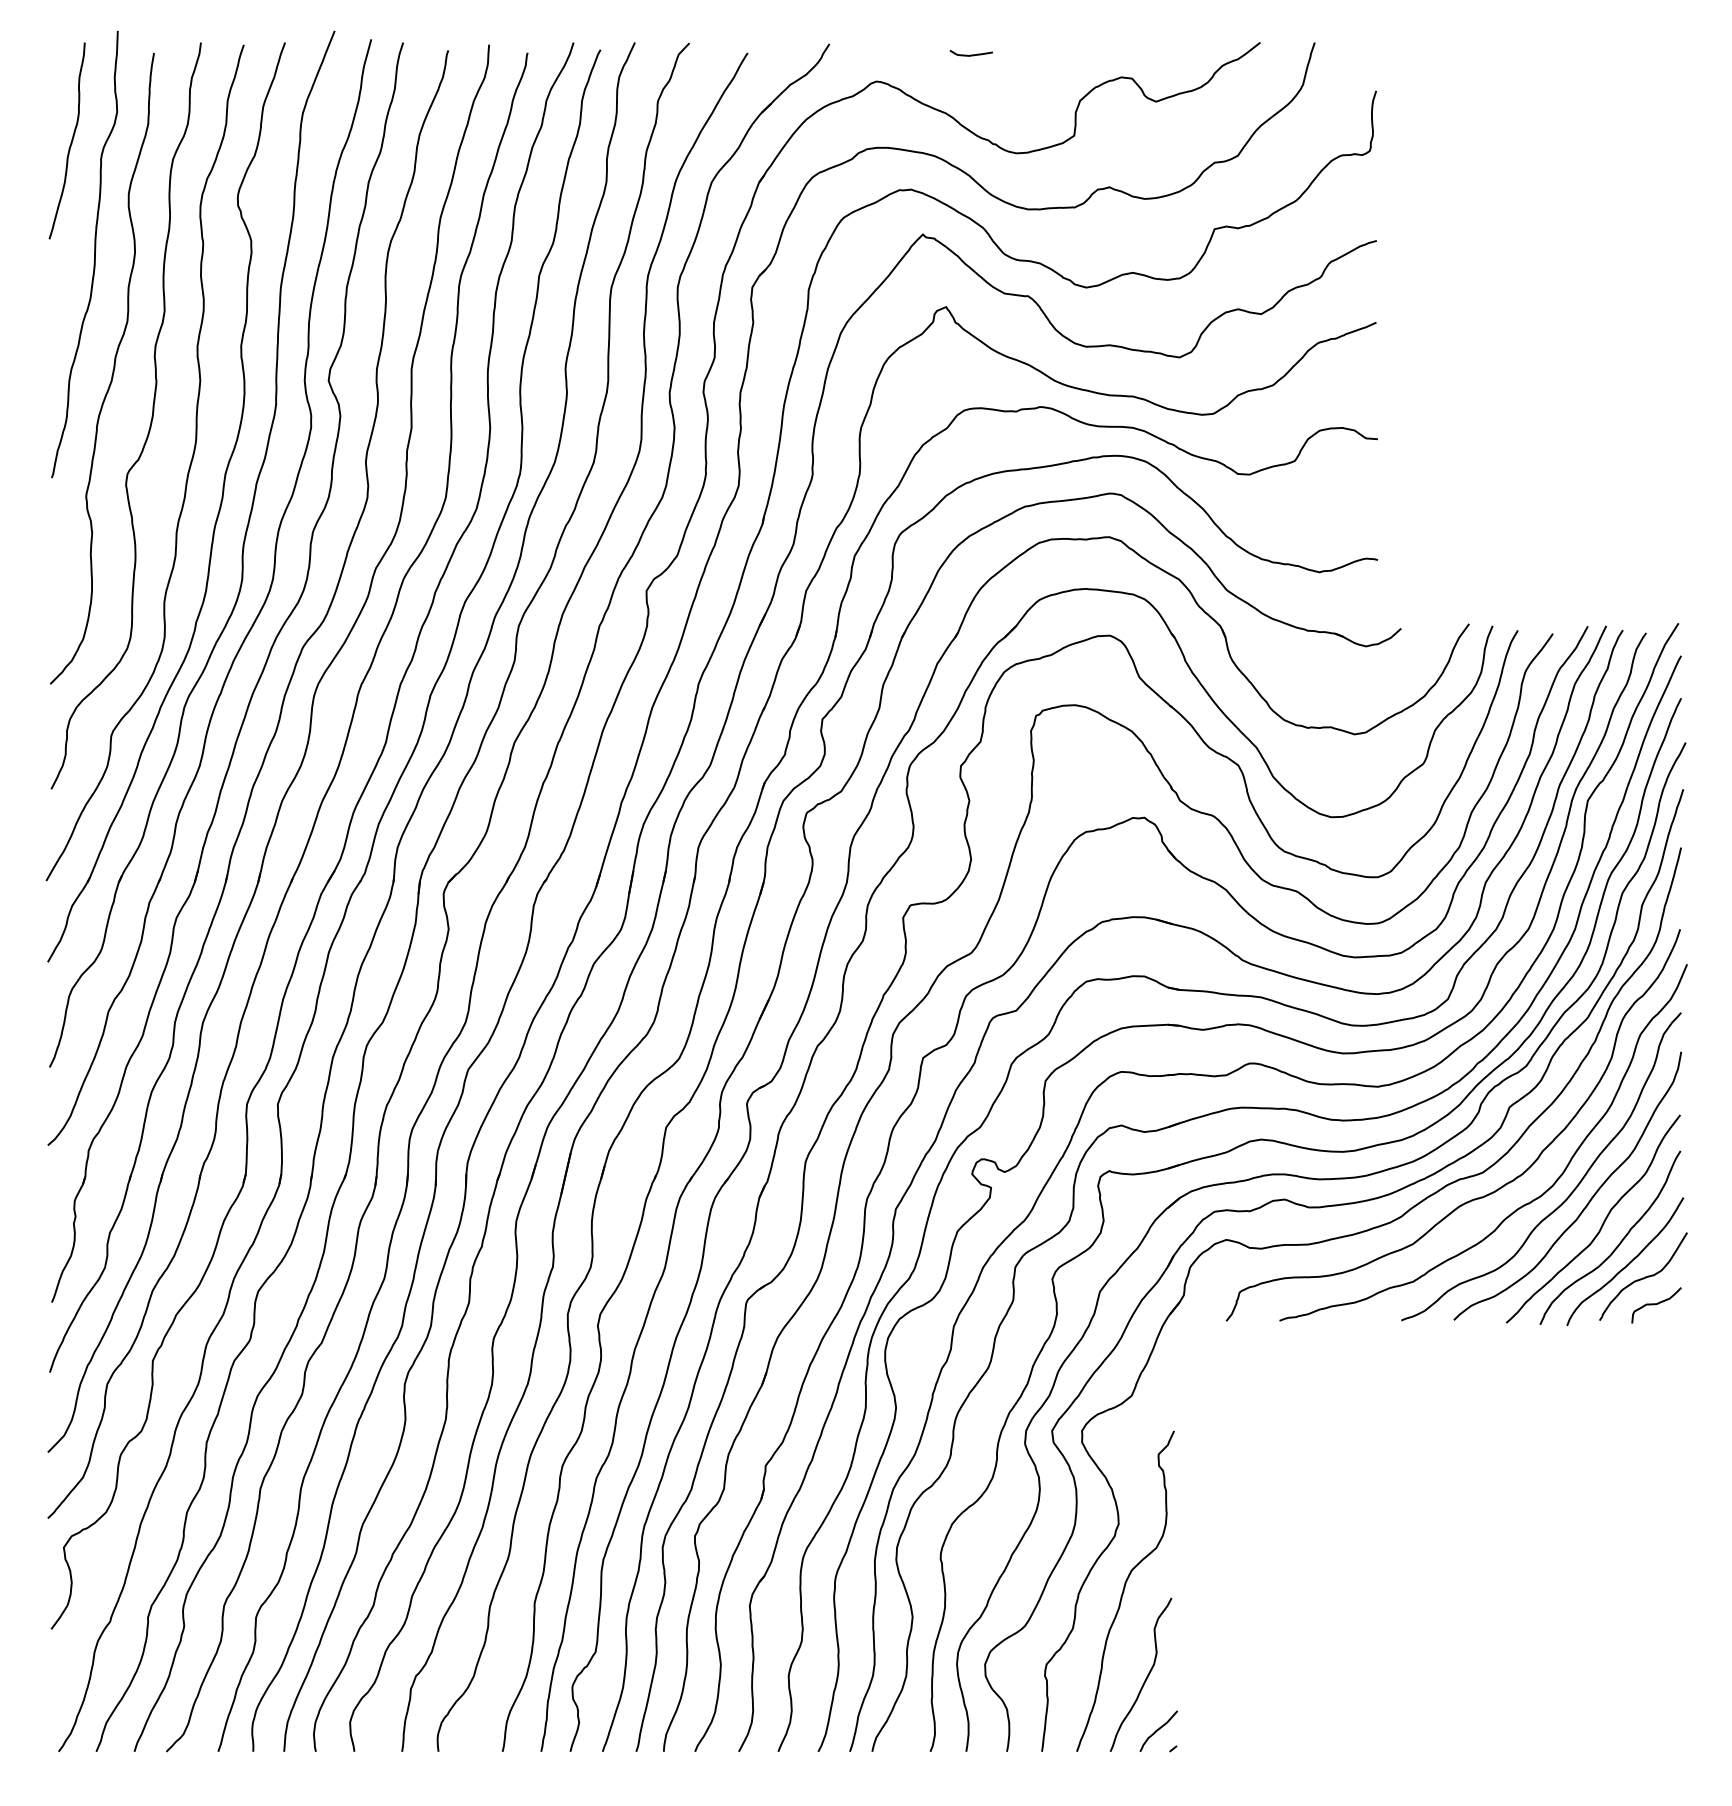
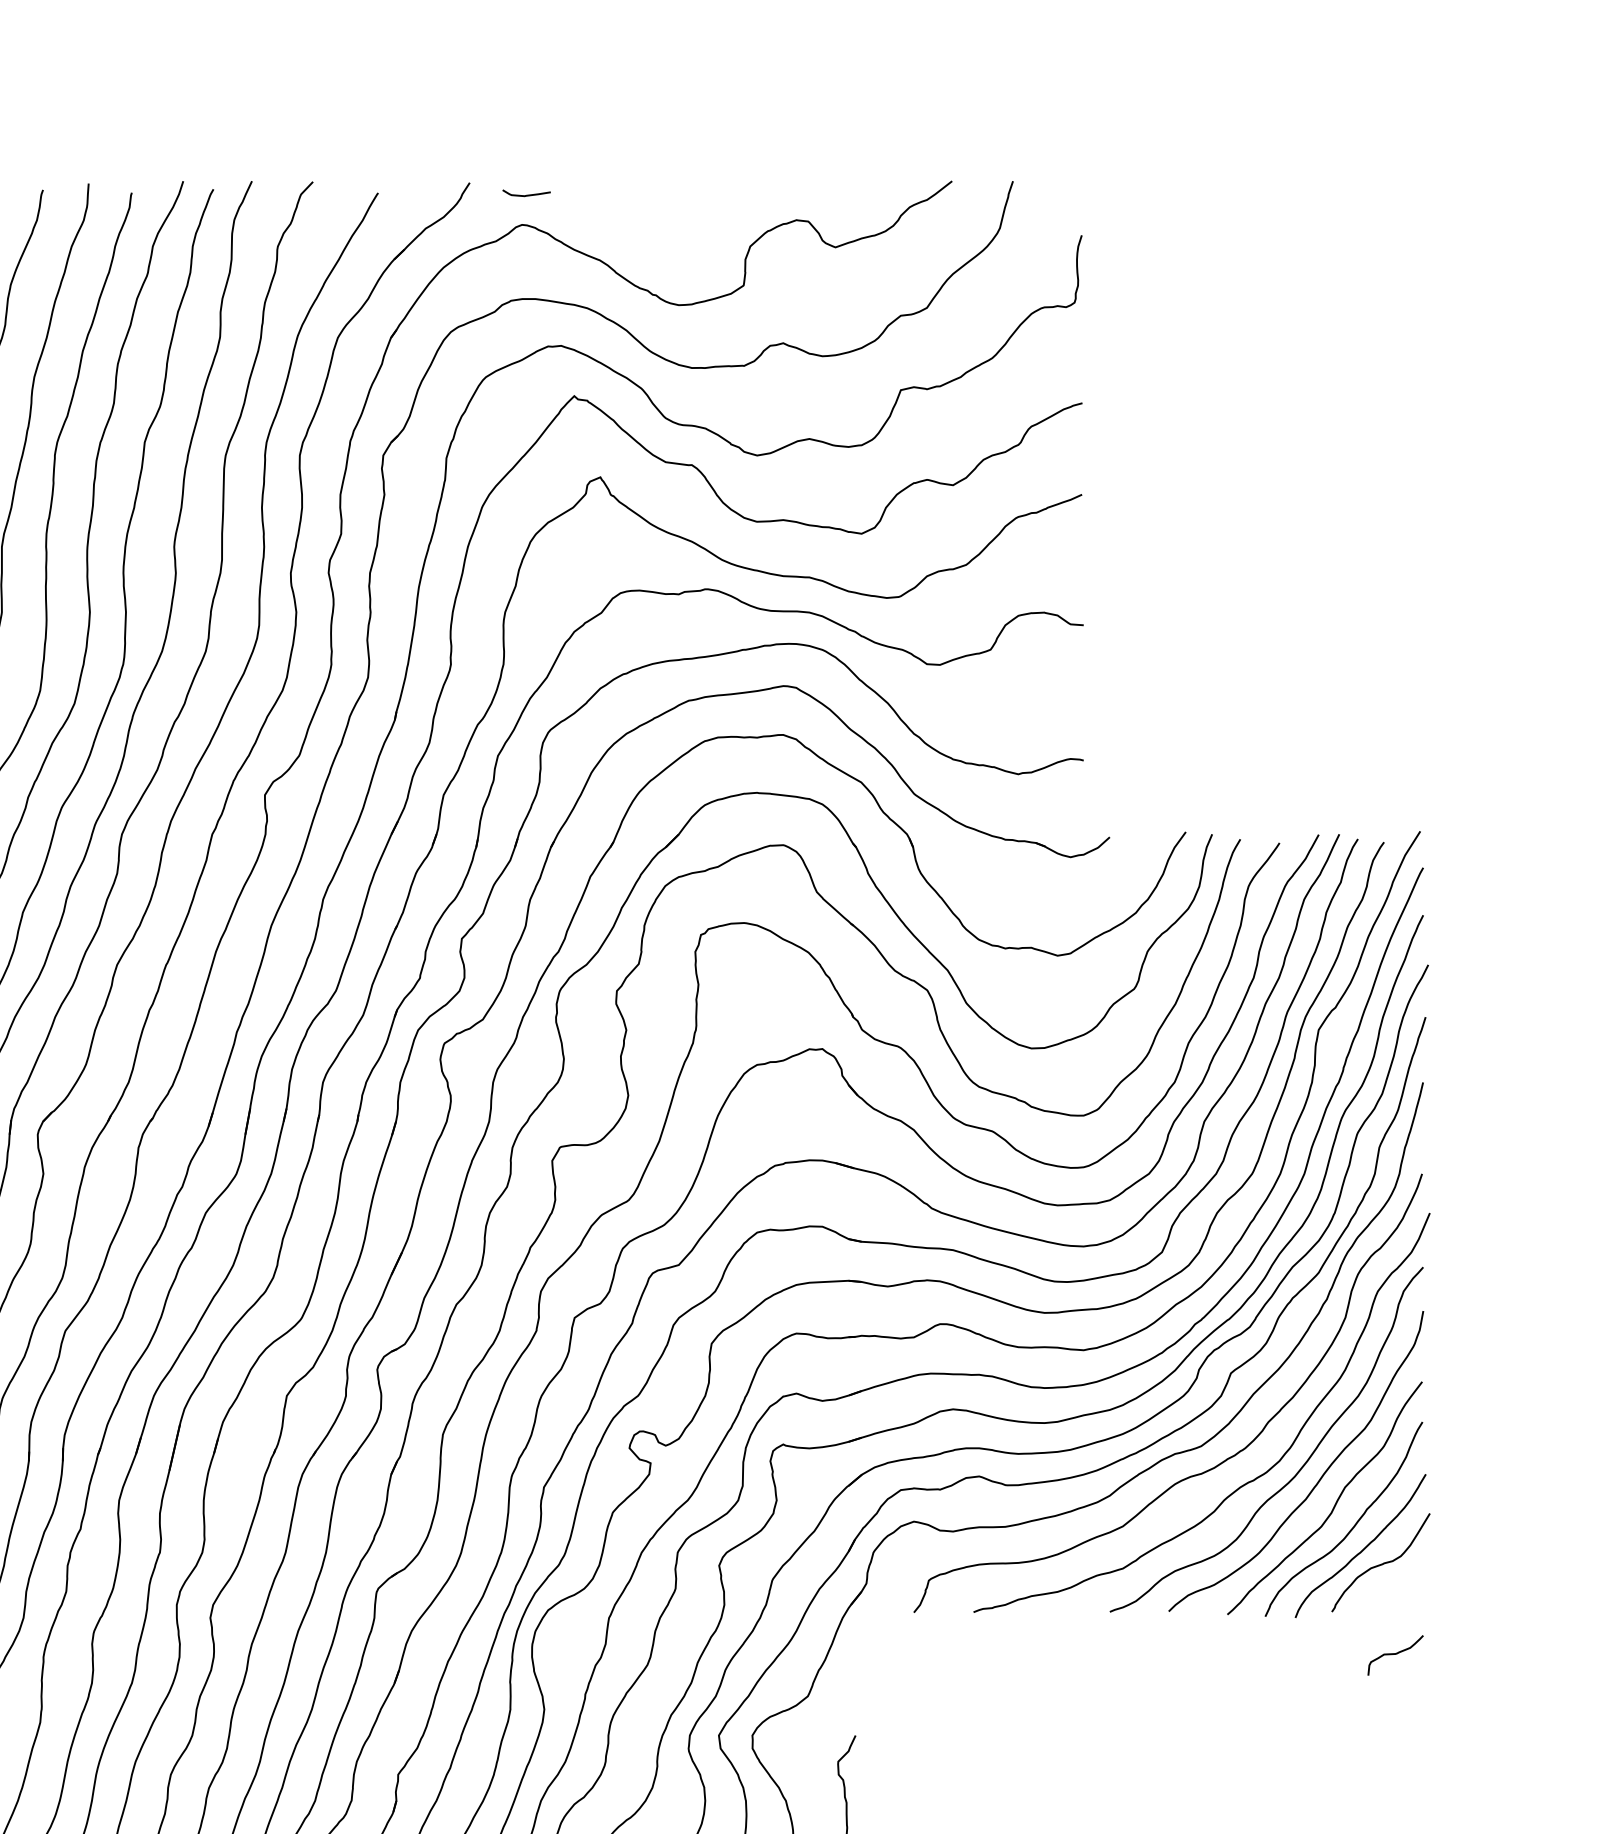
curve: (970, 54) -> (525, 194), moved
curve: (1656, 1304) -> (1395, 1654), moved

